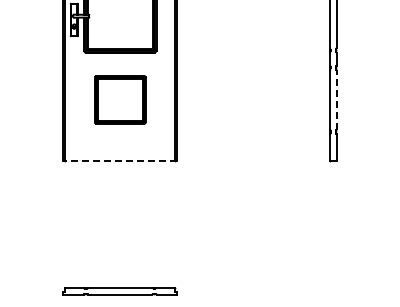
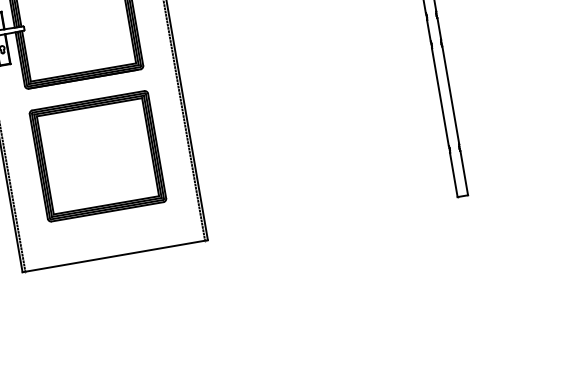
part: (120, 99) -> (98, 155), size x1.43
line: (336, 99) -> (450, 94), dashed -> solid
line: (120, 161) -> (115, 256), dashed -> solid

